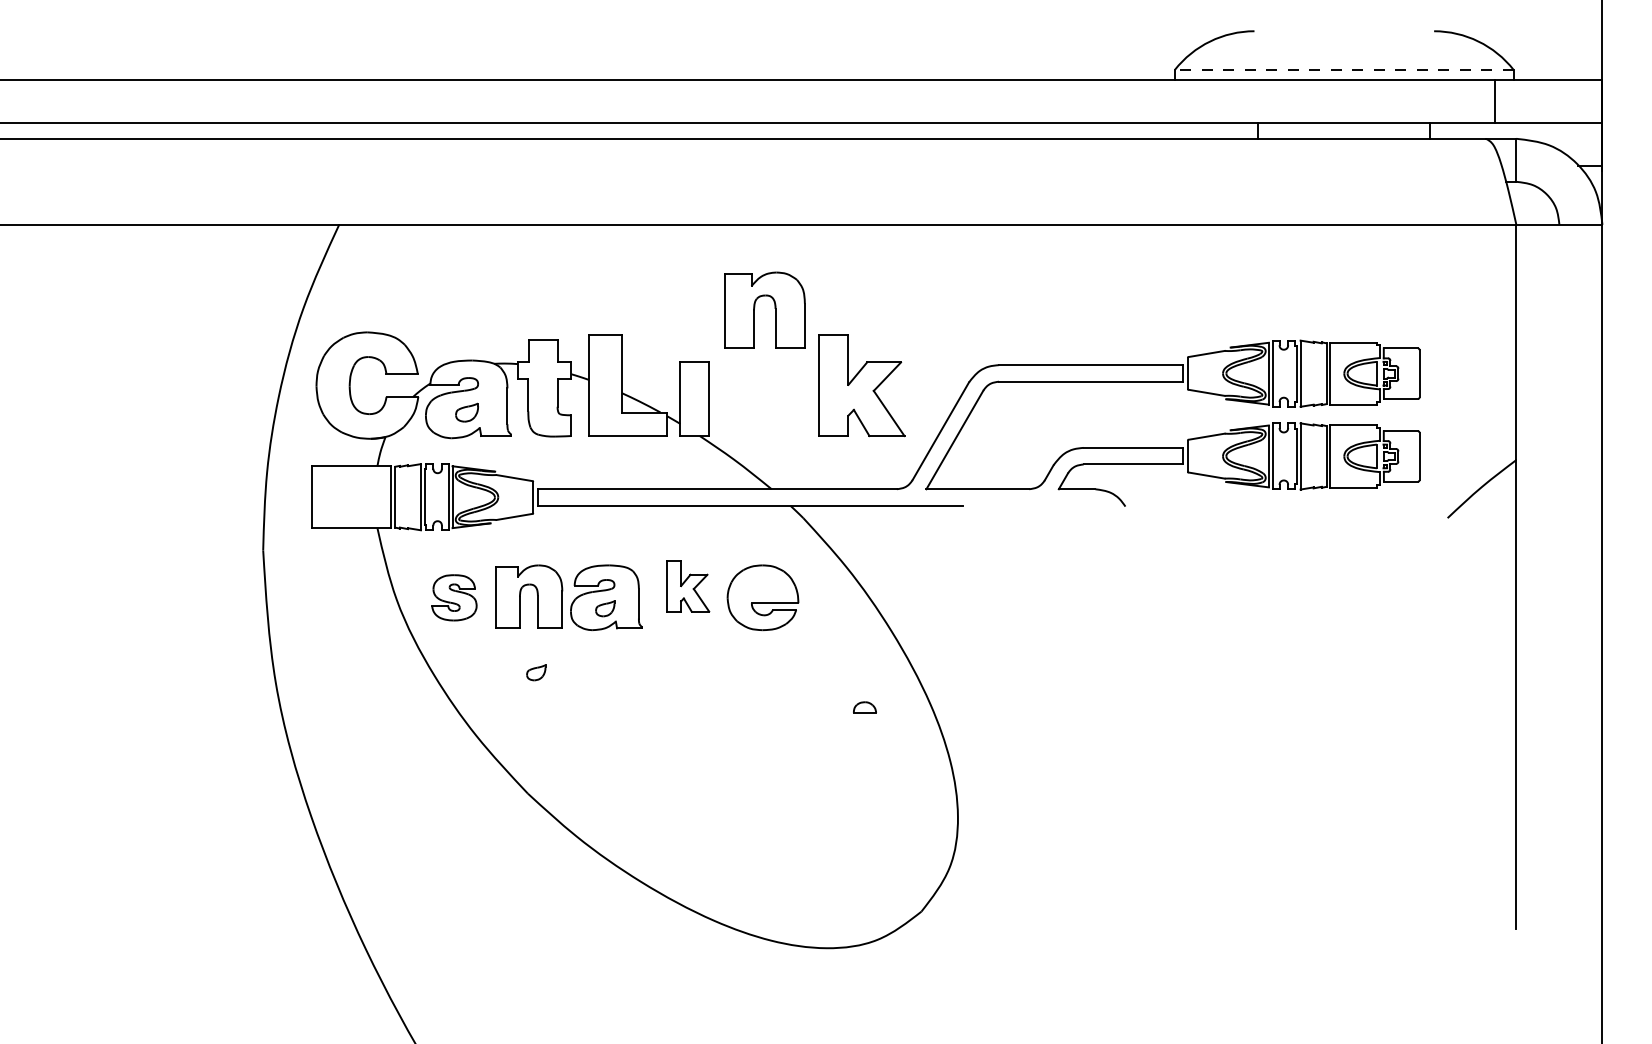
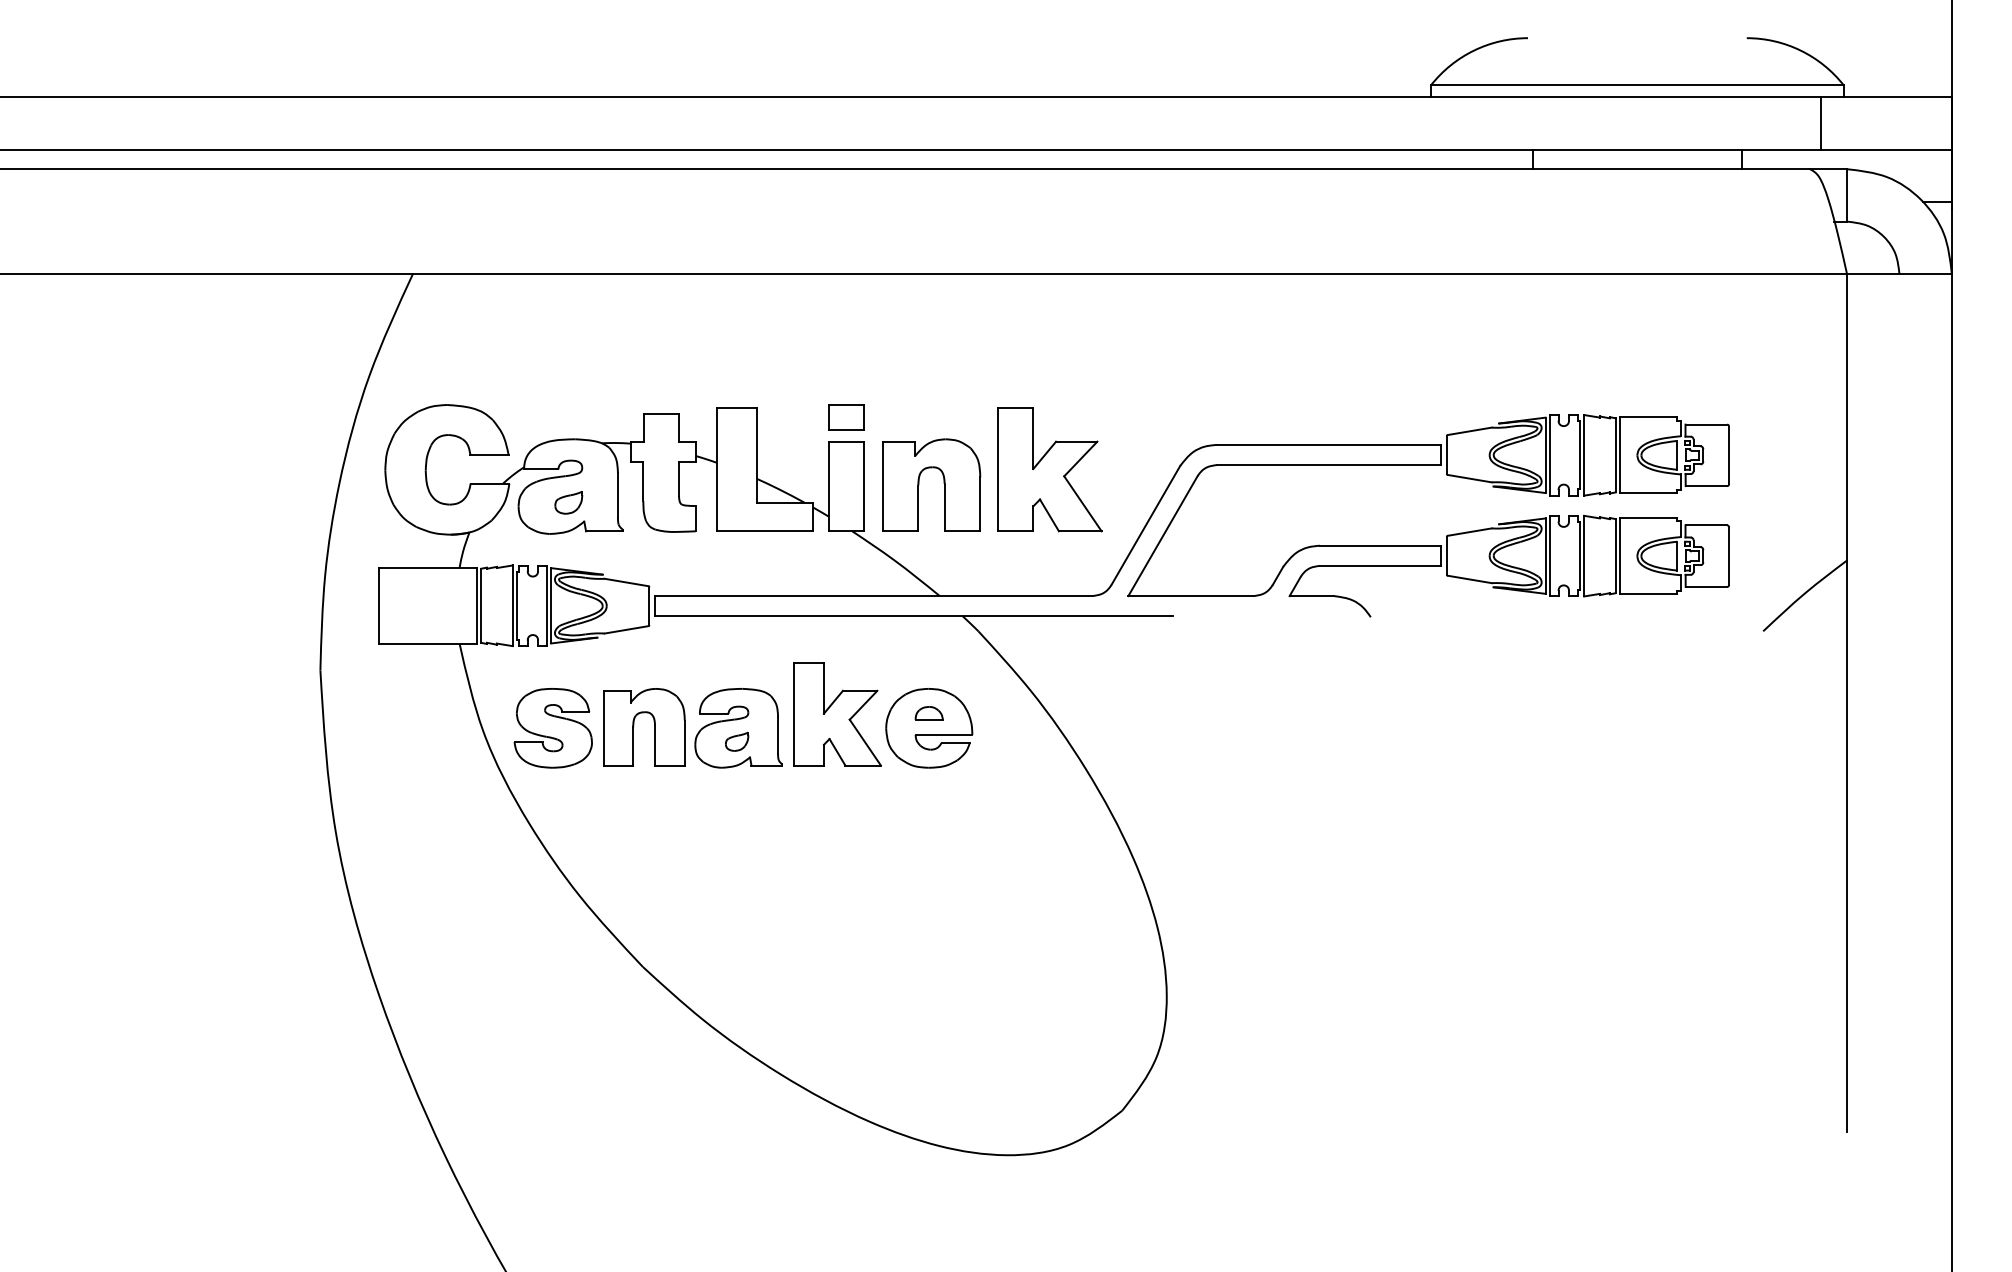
line: (1343, 69) -> (1636, 84), dashed -> solid
part: (755, 307) -> (920, 481), moved
part: (694, 342) -> (845, 417), added
part: (687, 586) -> (837, 714), size x1.67
part: (454, 597) -> (553, 727), size x1.43
part: (536, 672) -> (653, 819), removed
part: (864, 707) -> (928, 713), moved

